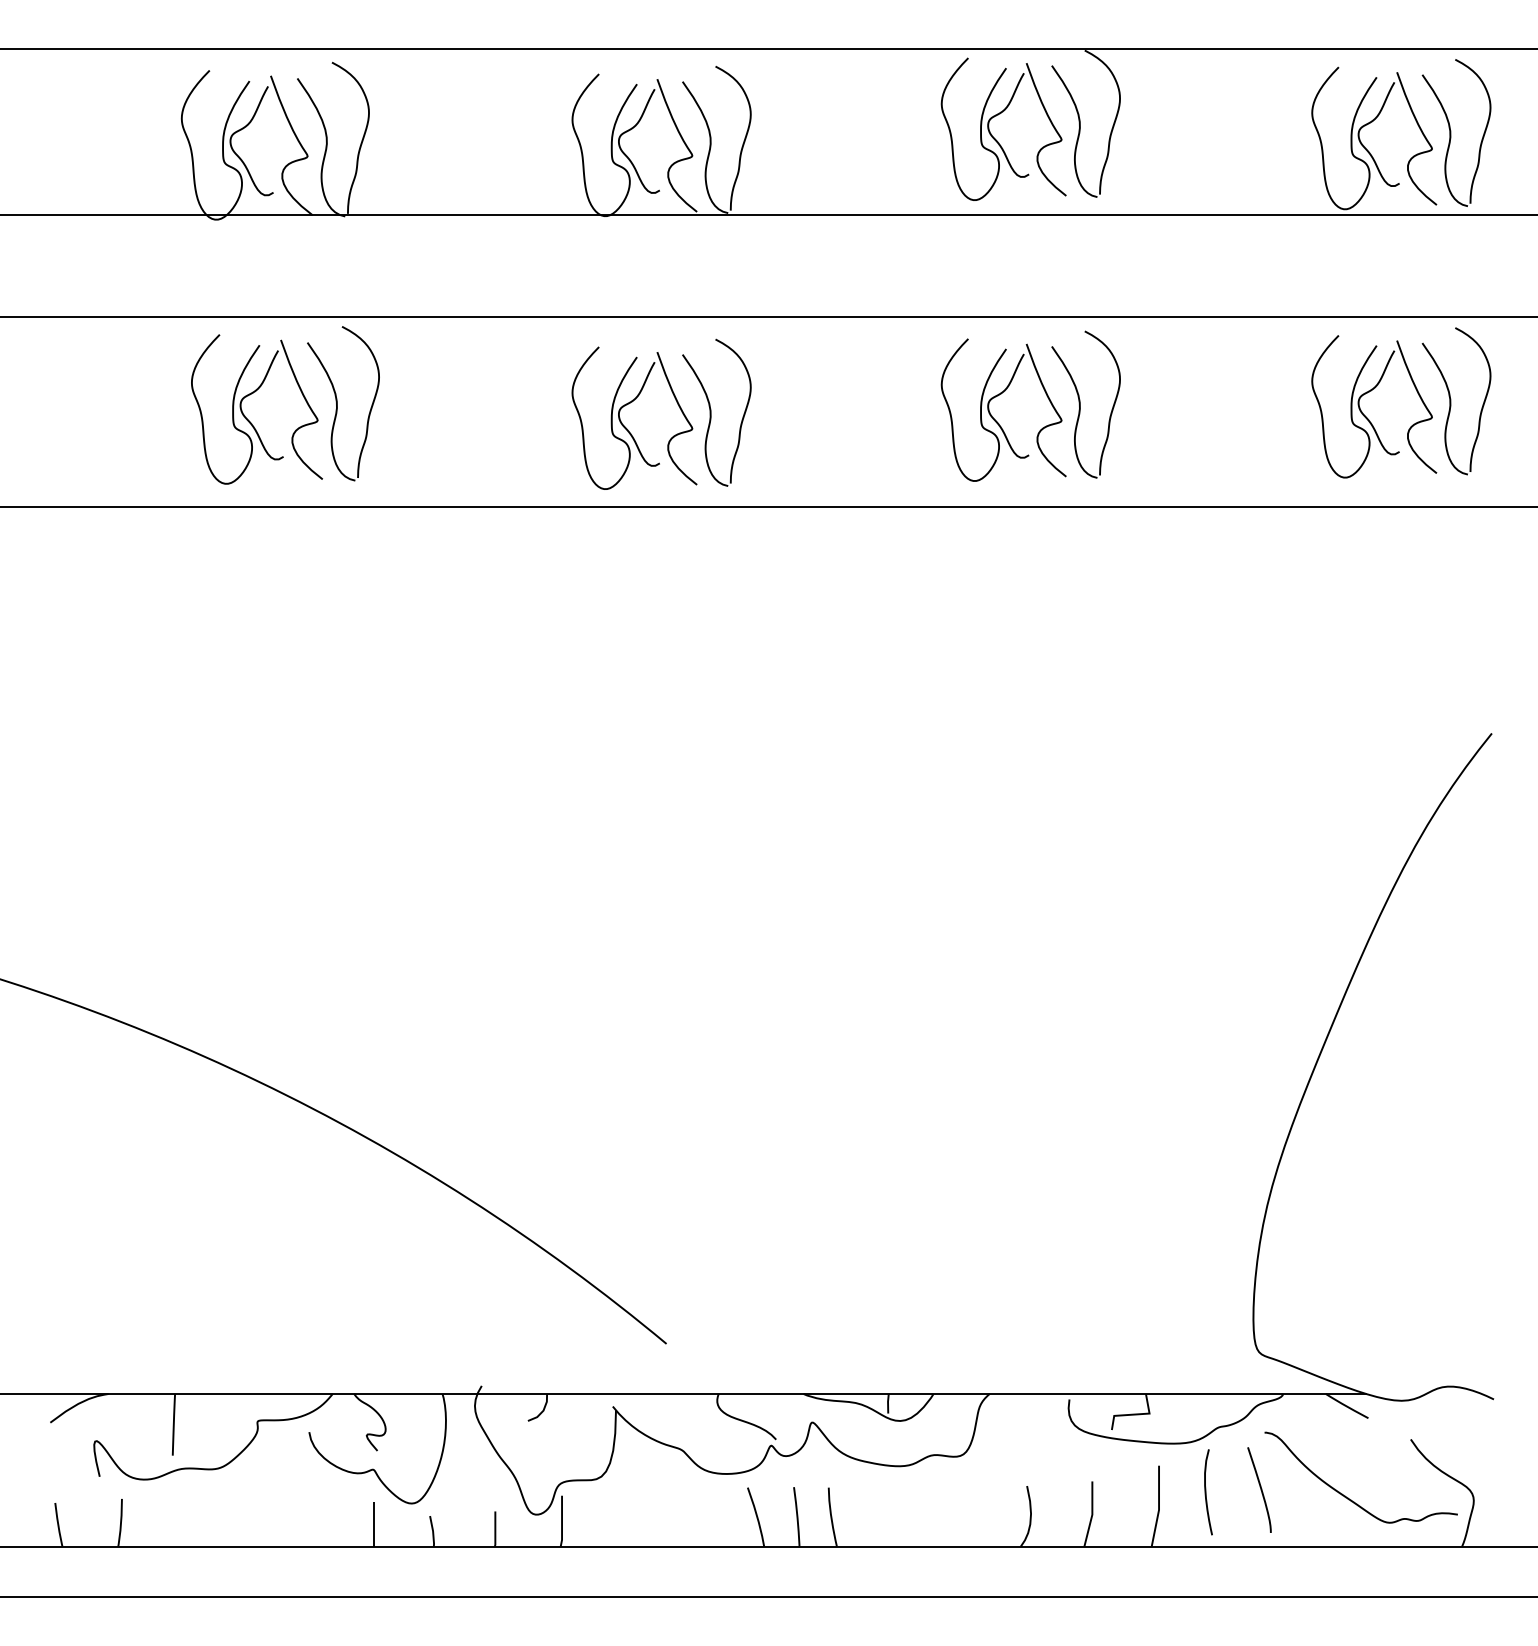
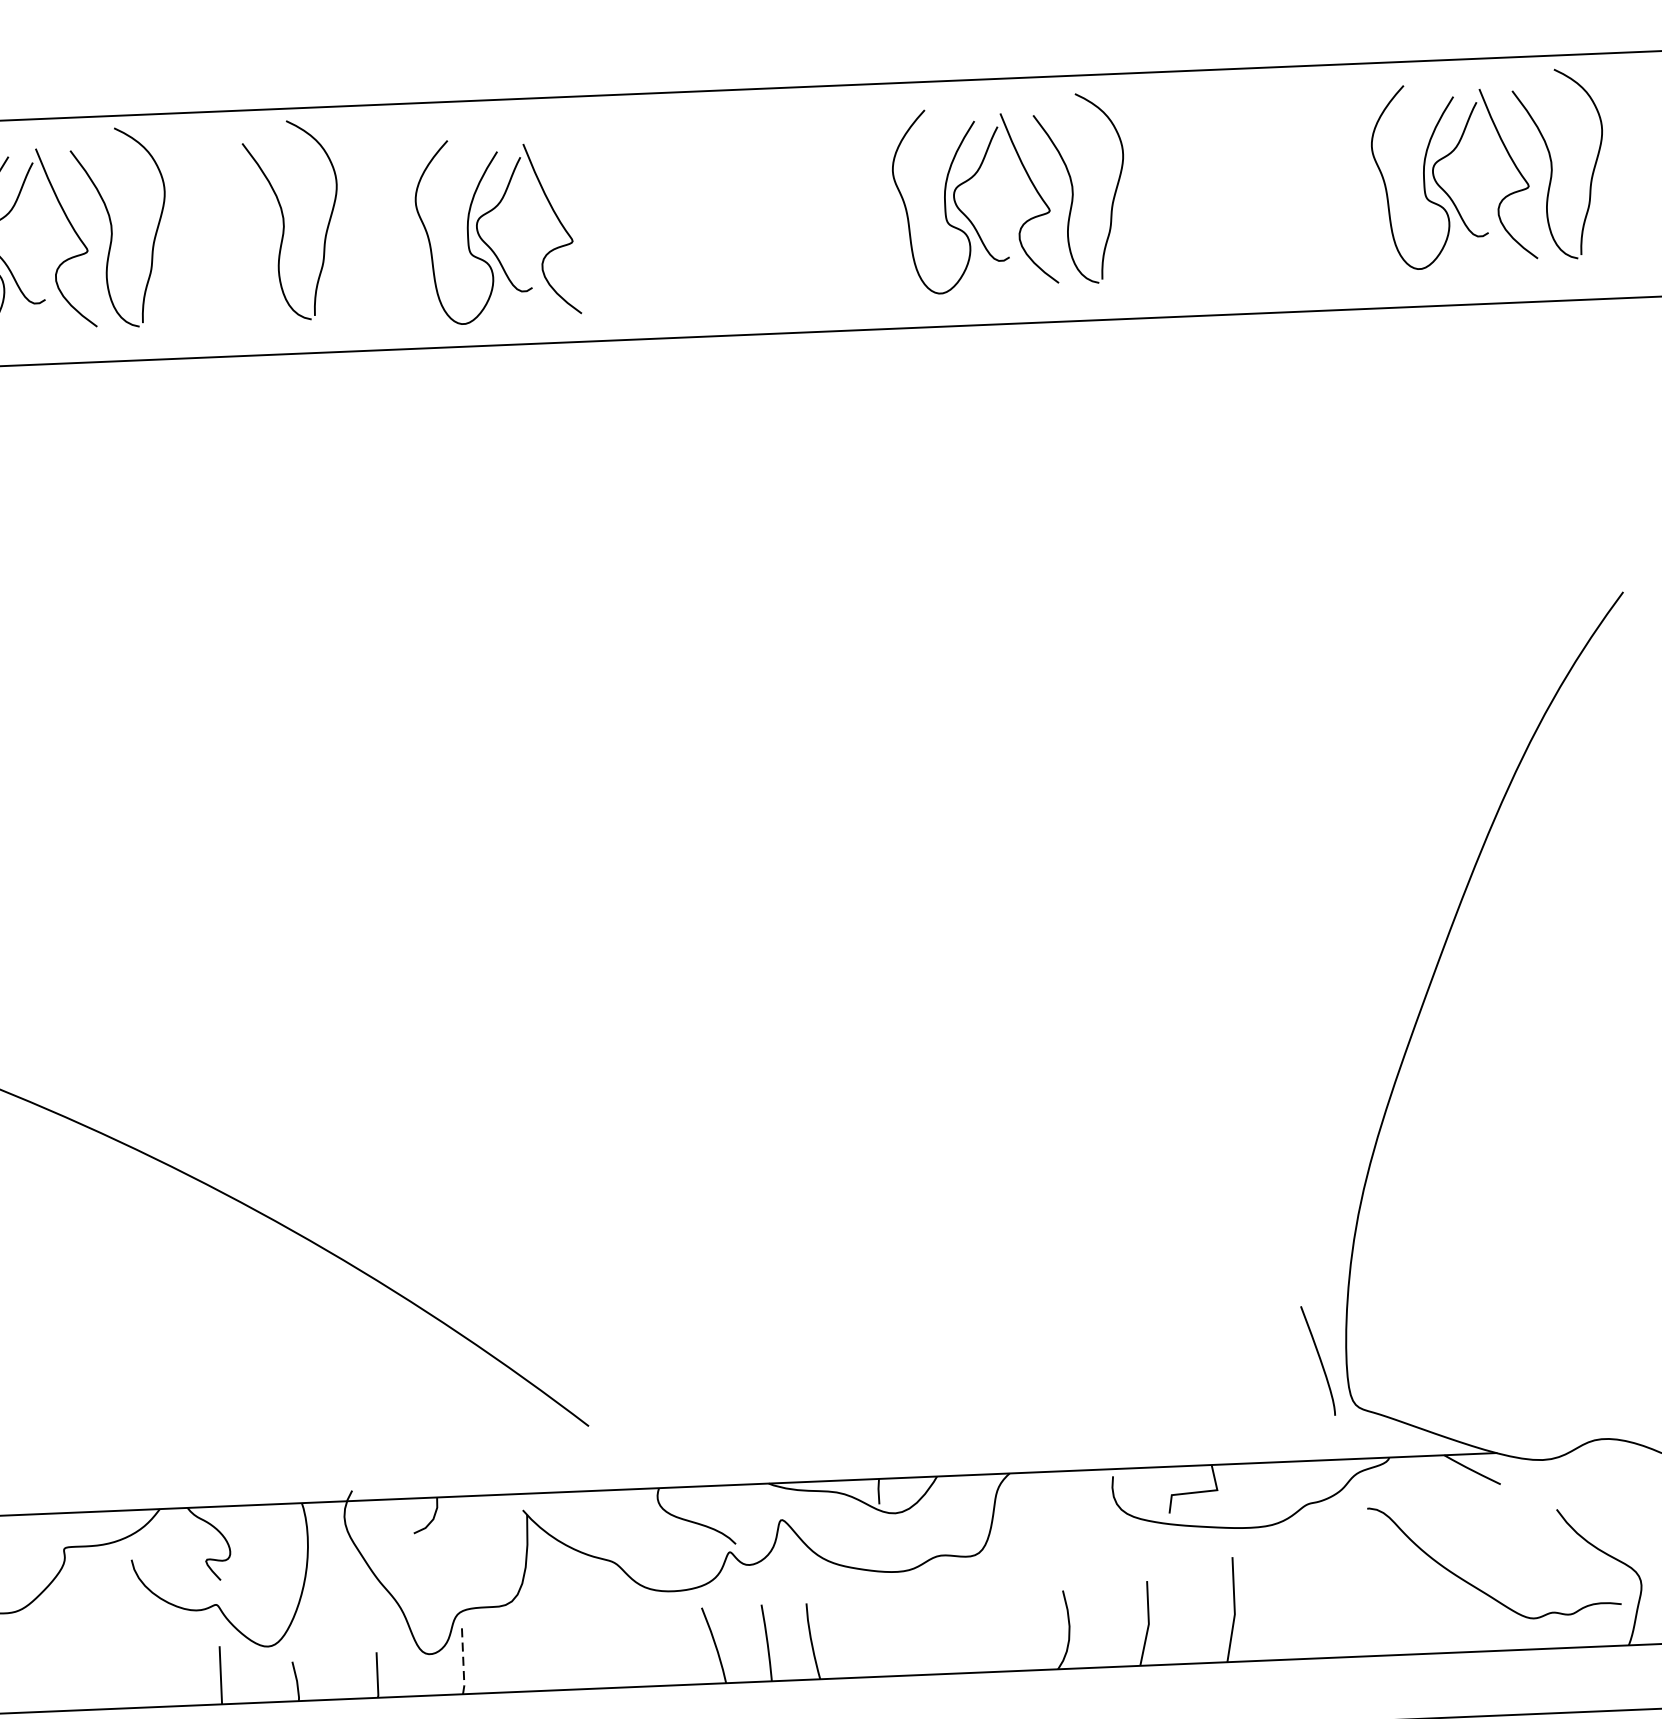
part: (476, 403) -> (292, 220), added
part: (716, 412) -> (603, 218), removed
curve: (1260, 1489) -> (1319, 1360), moved
curve: (1206, 1492) -> (1295, 1589), removed
line: (562, 1522) -> (464, 1662), solid -> dashed

